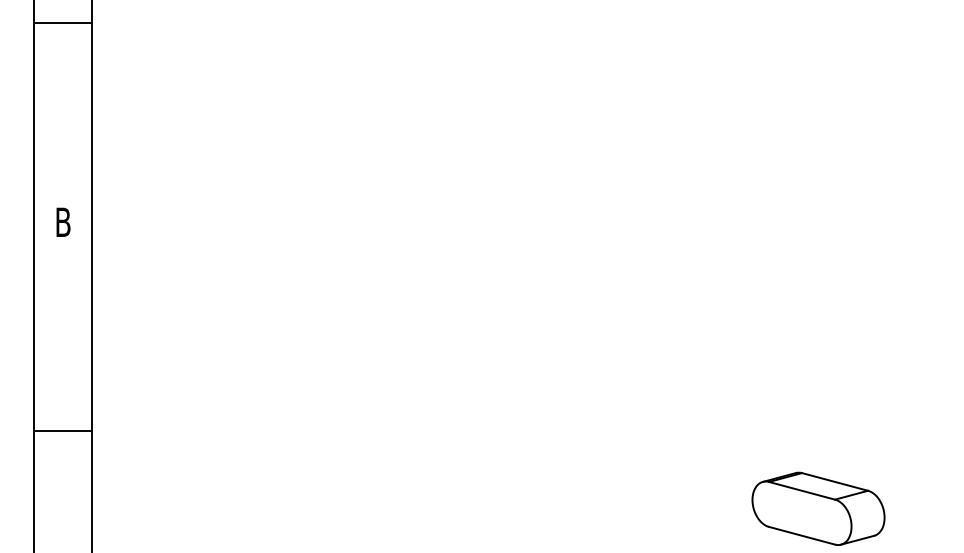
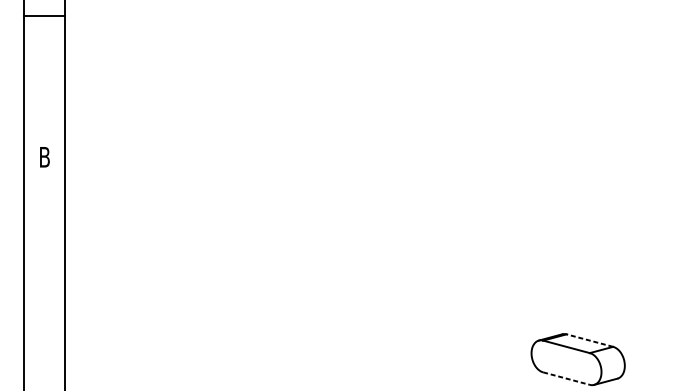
line: (62, 430) -> (44, 304), removed
line: (834, 481) -> (589, 340), solid -> dashed
line: (802, 535) -> (566, 378), solid -> dashed

